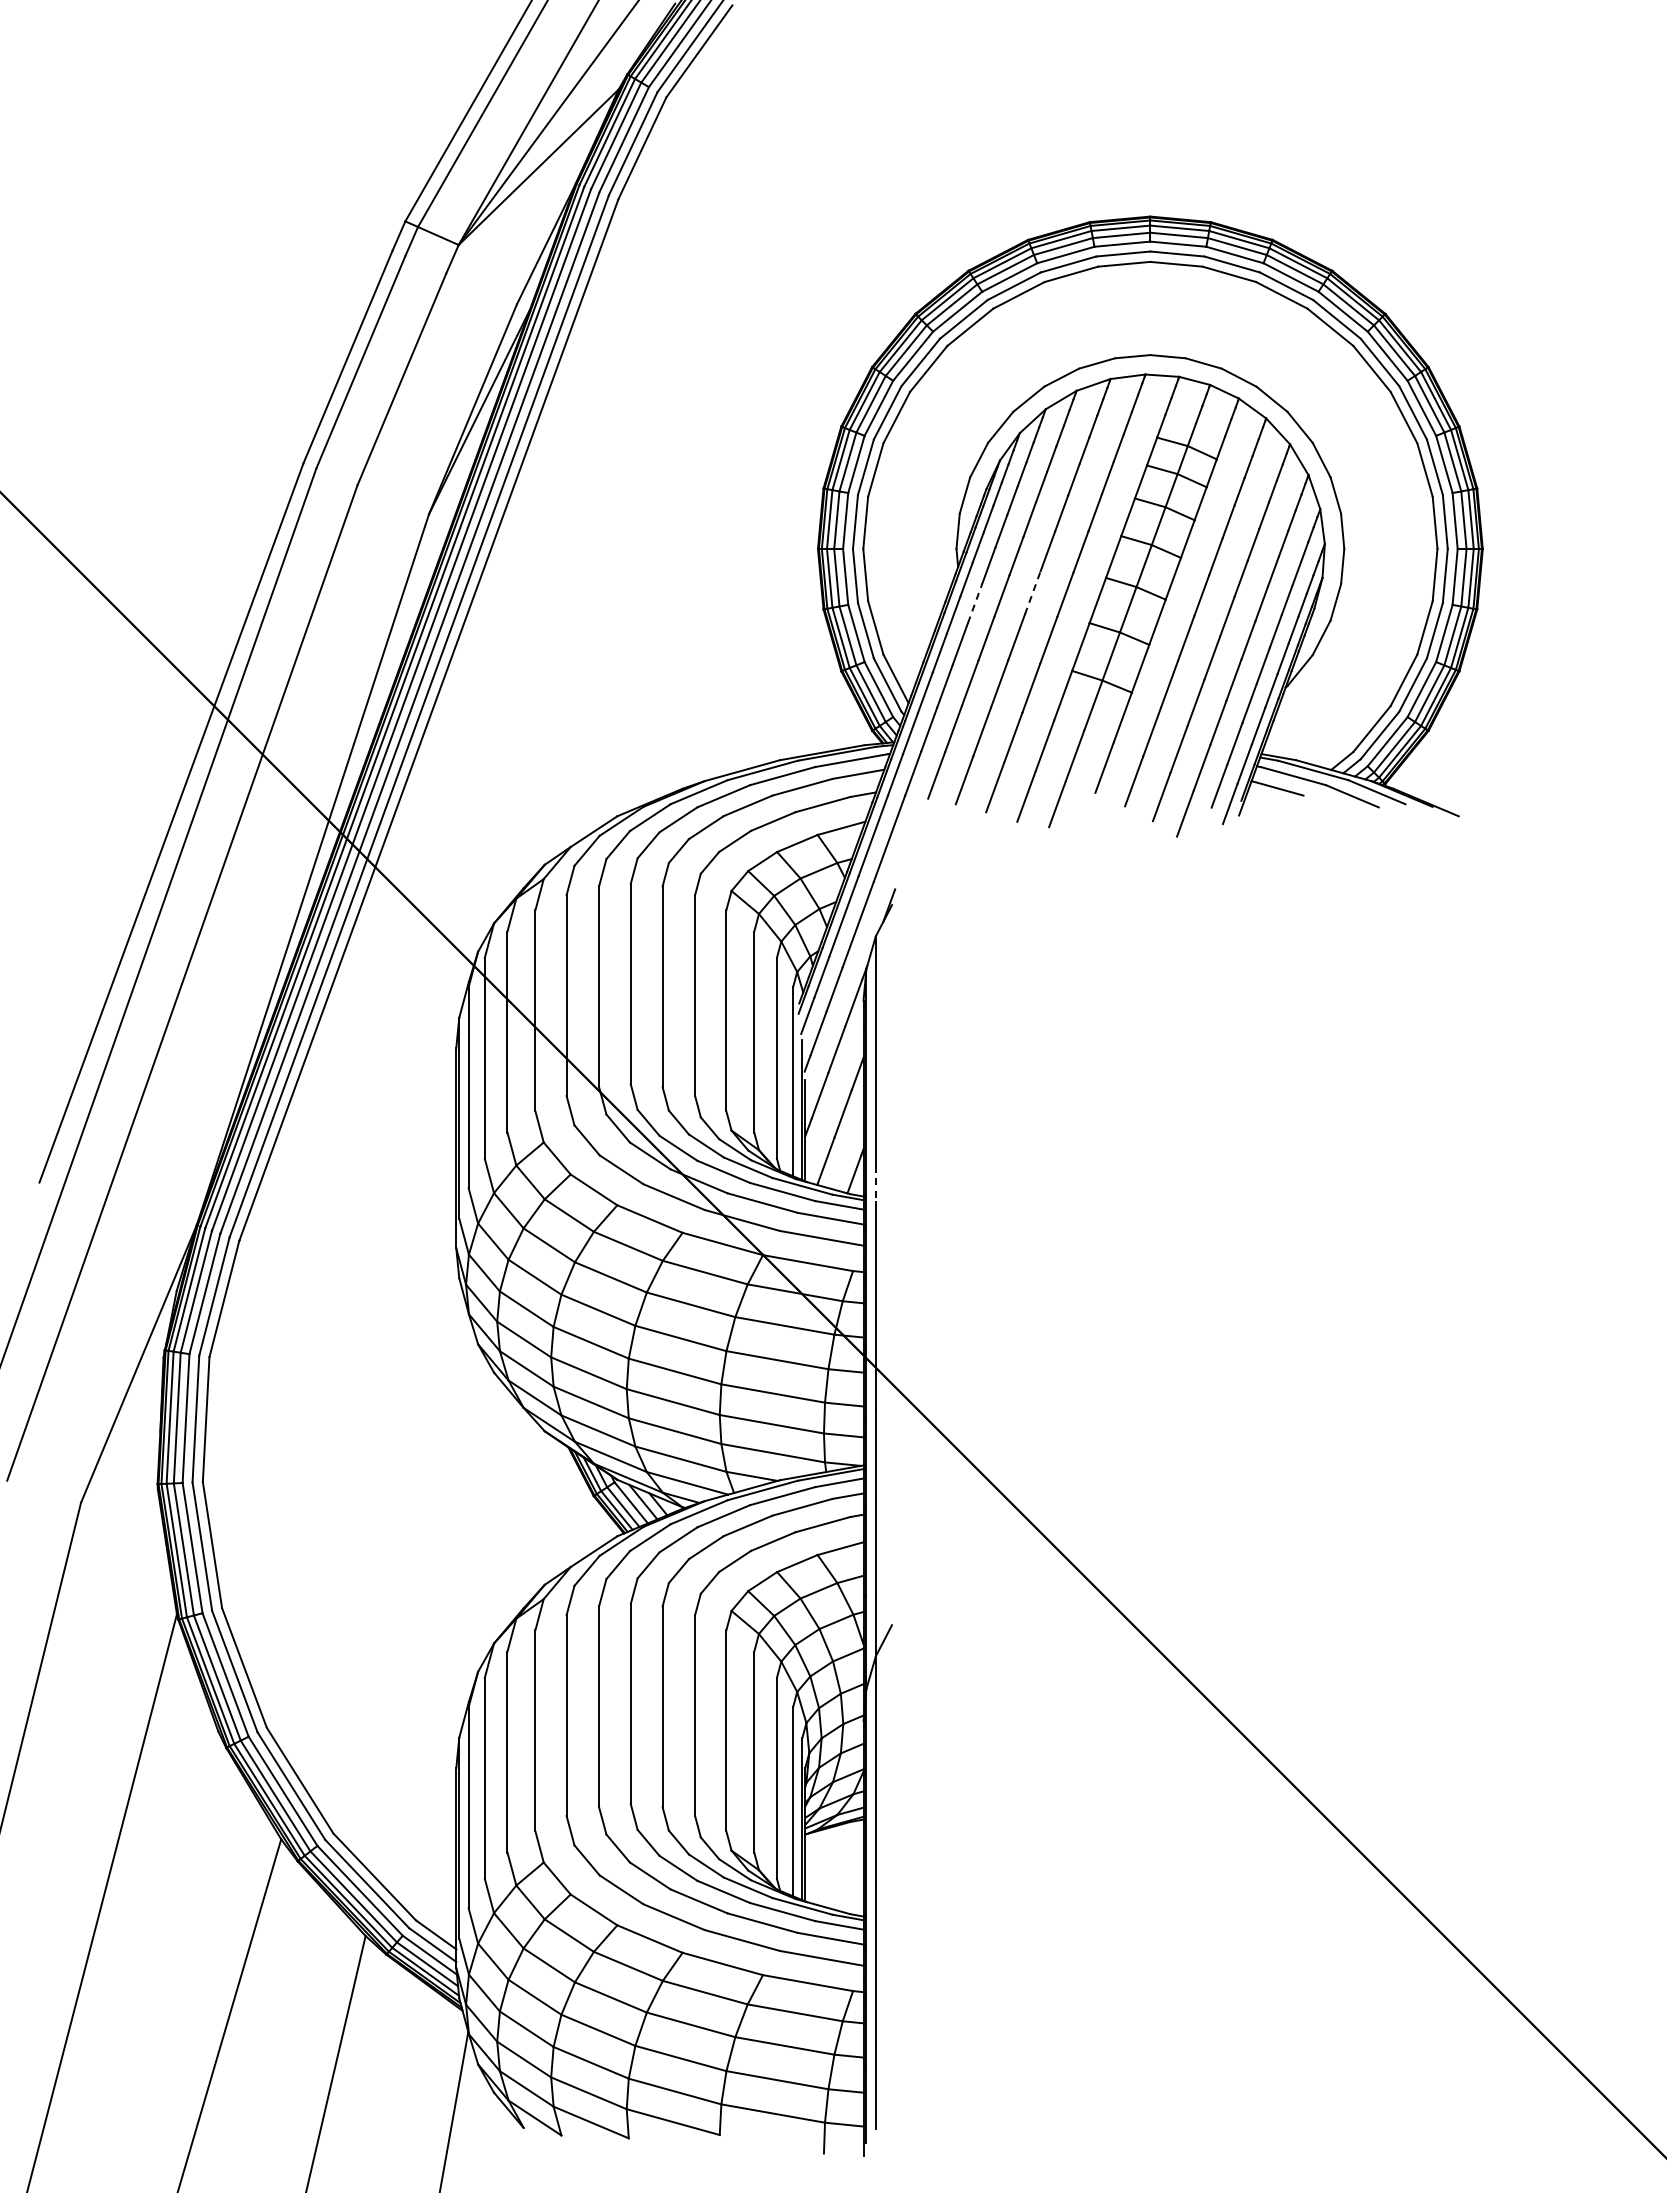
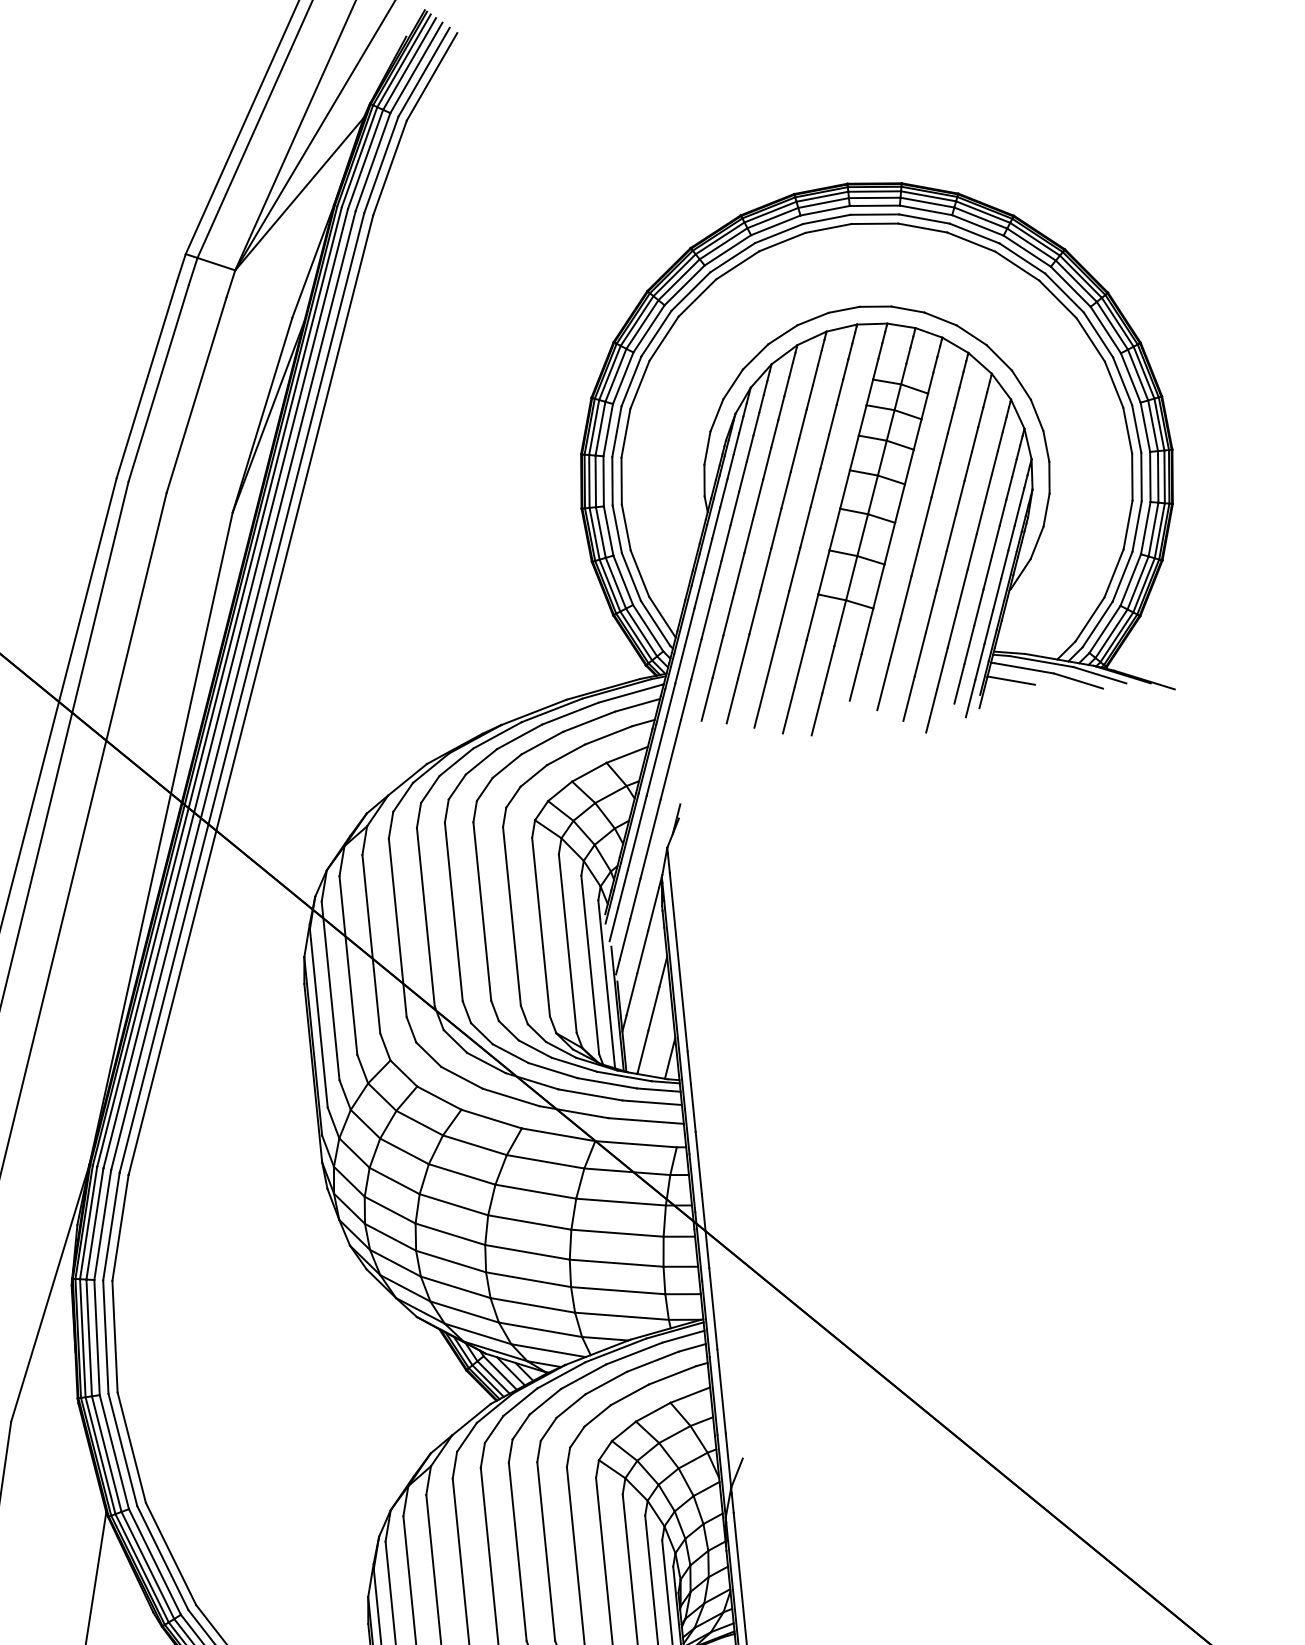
line: (1032, 592) -> (776, 528), dashed -> solid
line: (975, 603) -> (726, 543), dashed -> solid
line: (875, 1184) -> (689, 1068), dashed -> solid

